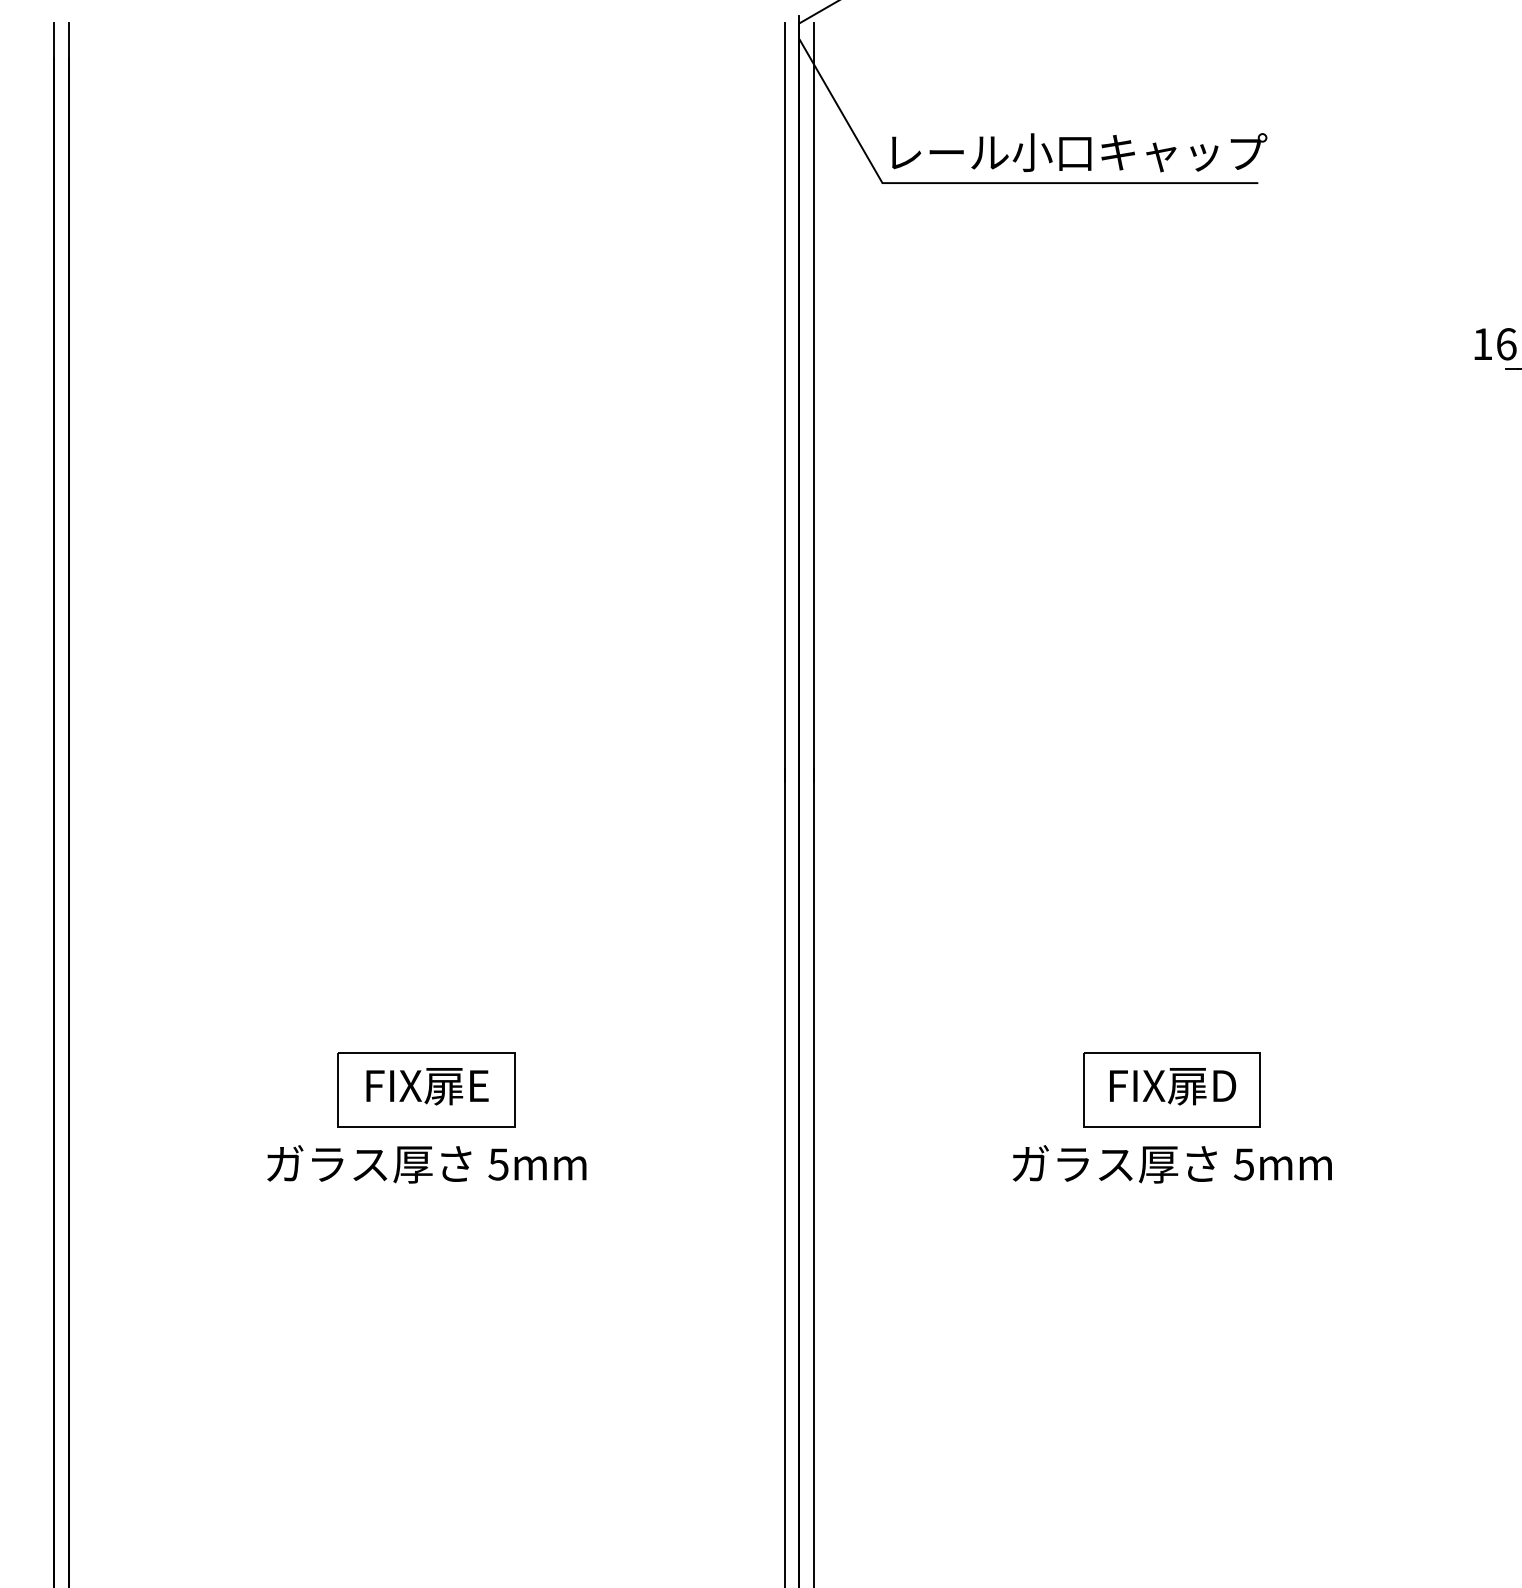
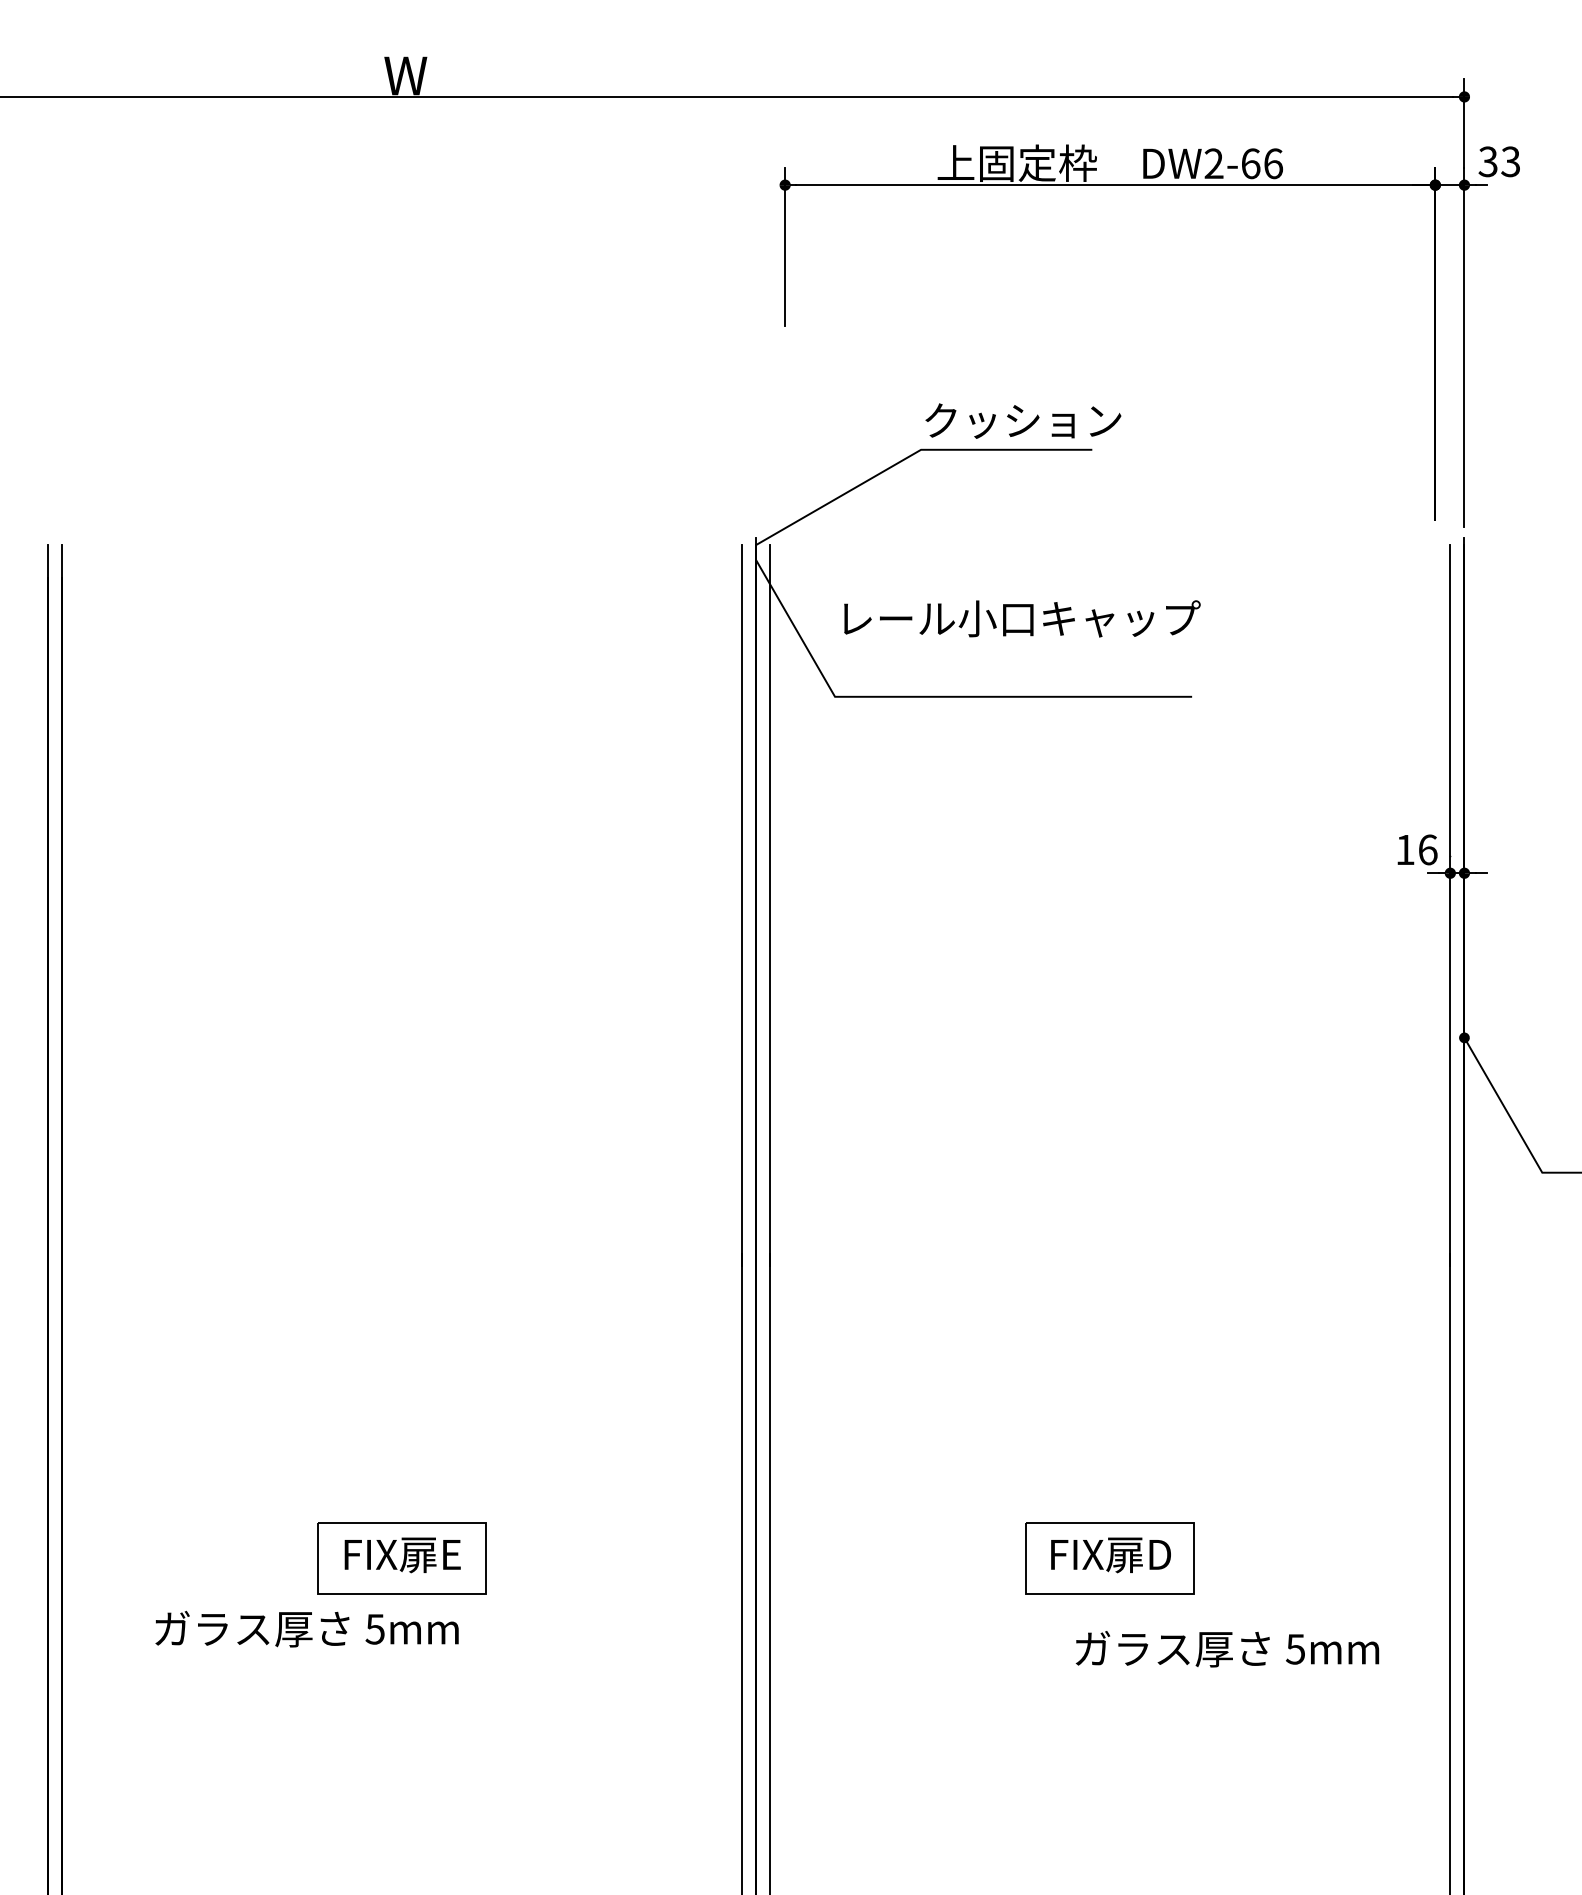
text: (1079, 152) -> (1022, 618), moved
text: (426, 1164) -> (306, 1629), moved
text: (1172, 1164) -> (1227, 1649), moved

